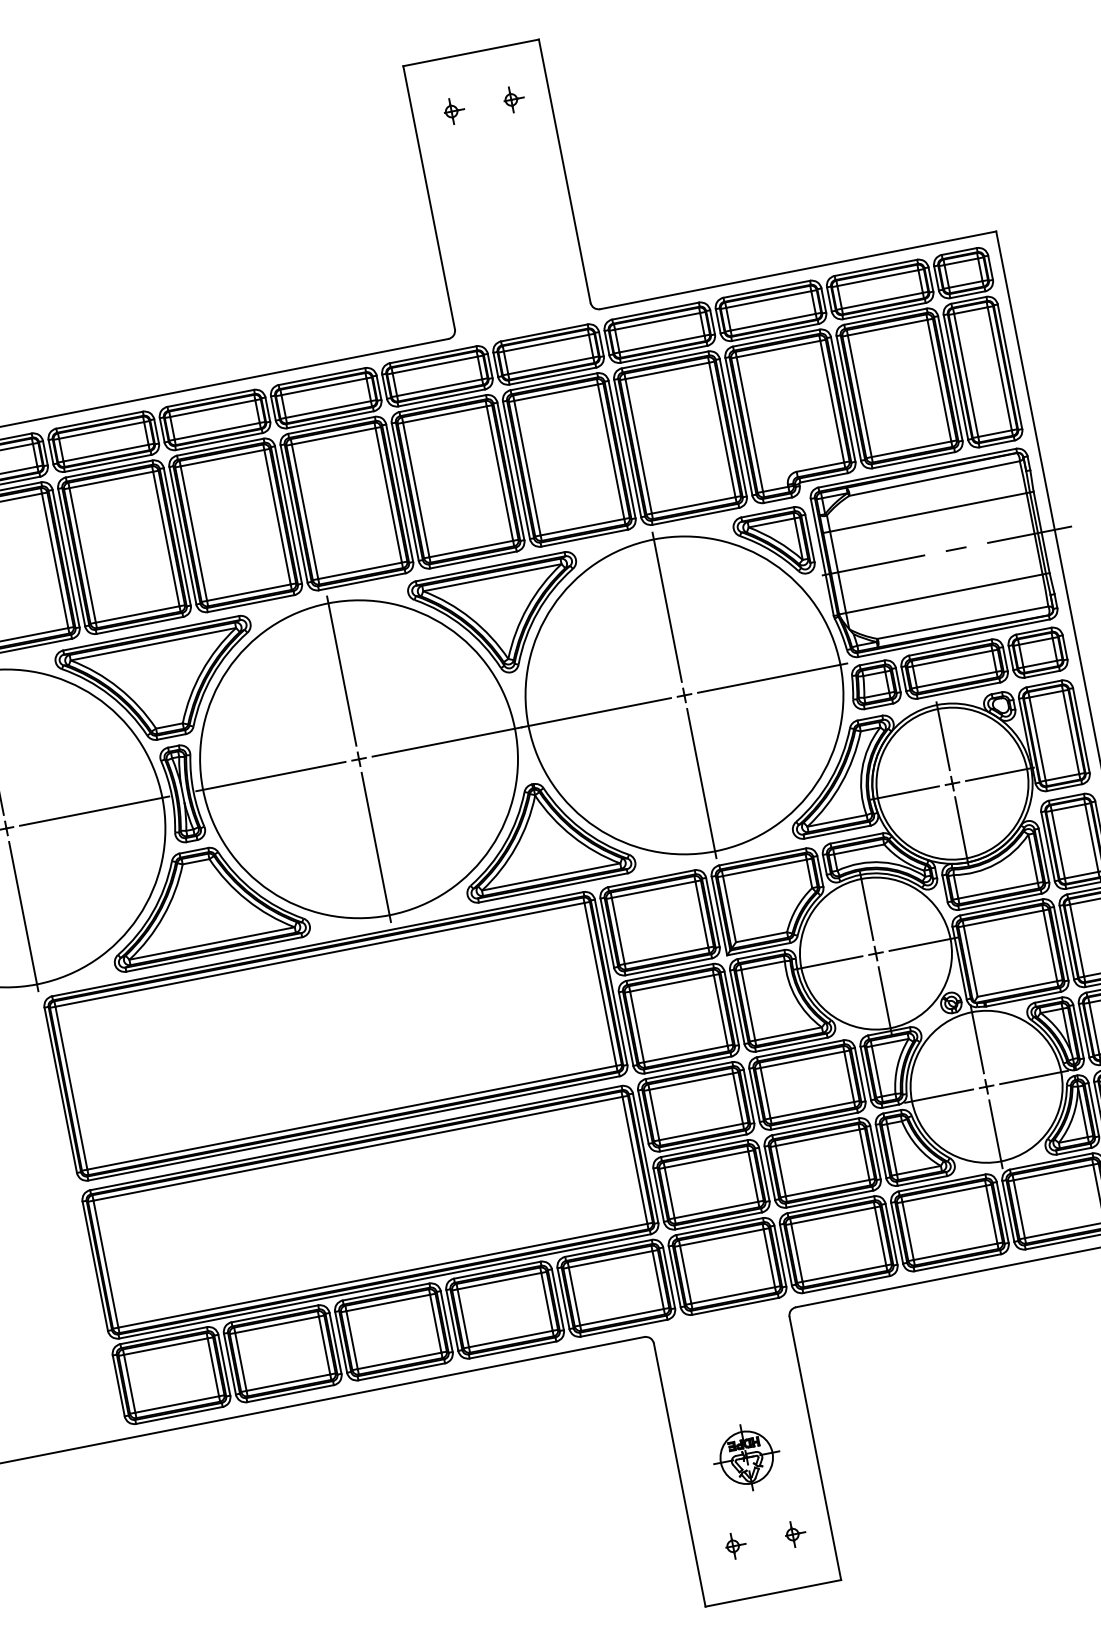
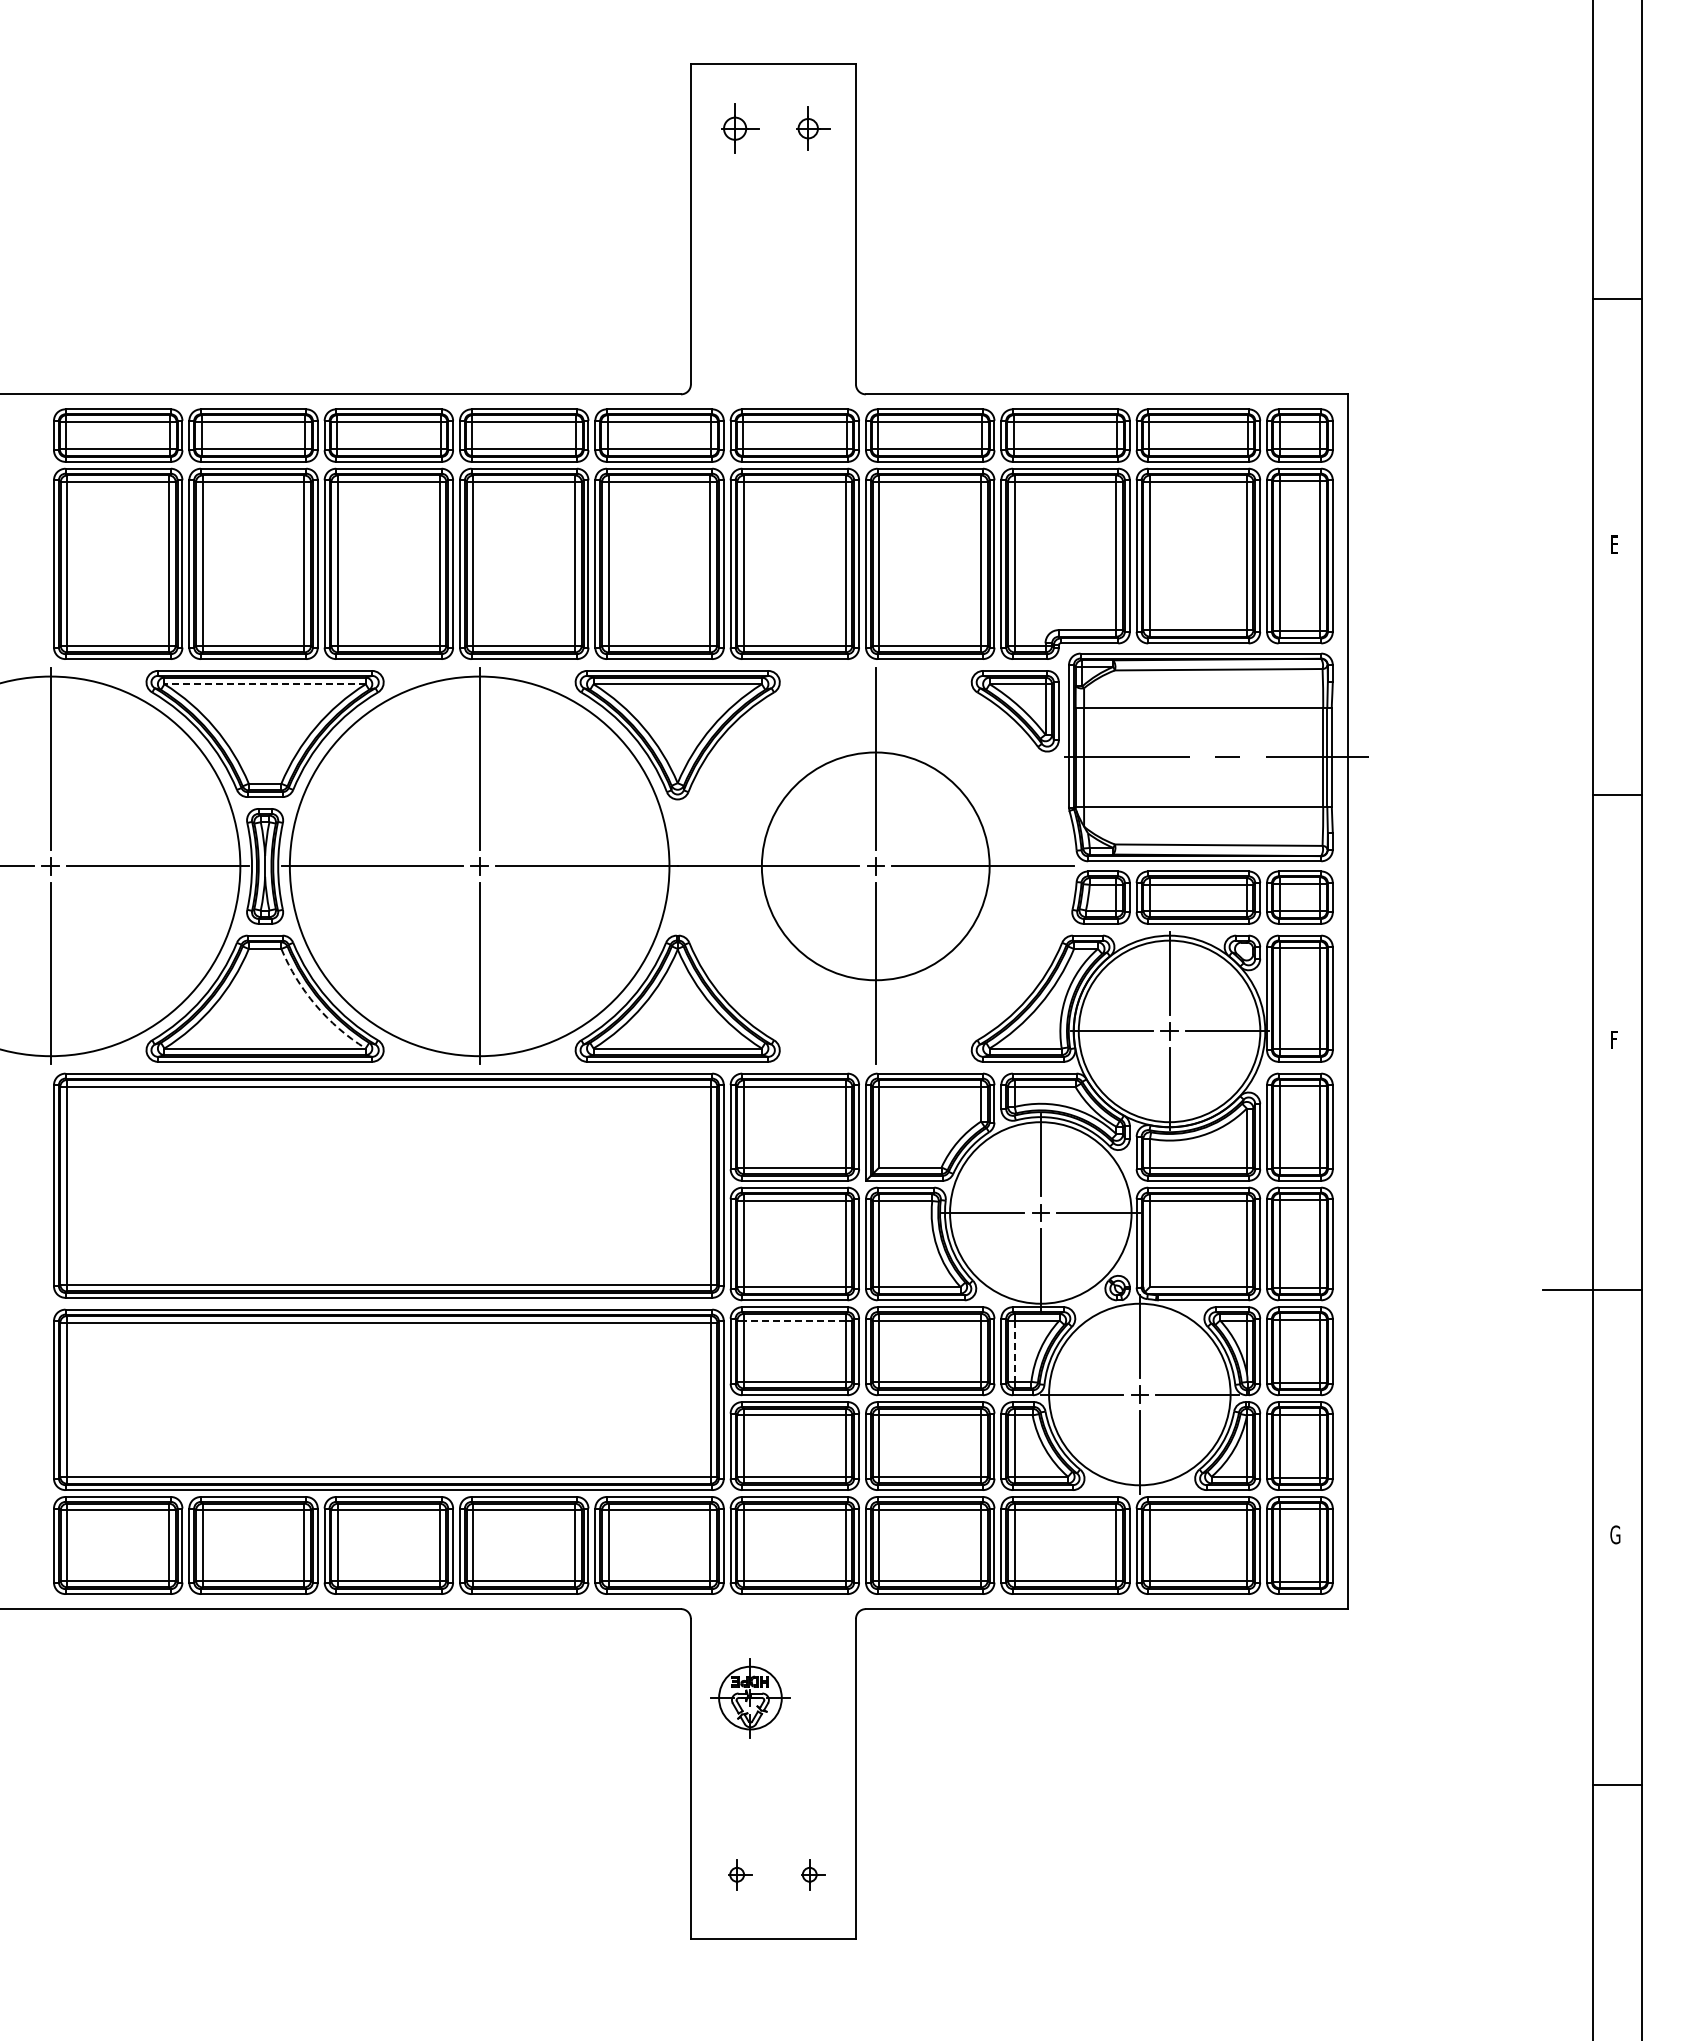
part: (514, 99) -> (813, 128), size x1.4
part: (454, 110) -> (740, 128), size x1.6
line: (153, 644) -> (265, 684), solid -> dashed
circle: (684, 695) -> (875, 866), size x0.6
arc: (246, 900) -> (315, 1005), solid -> dashed
line: (876, 1071) -> (1014, 1351), solid -> dashed
line: (690, 1081) -> (794, 1320), solid -> dashed
part: (746, 1458) -> (750, 1698), moved

